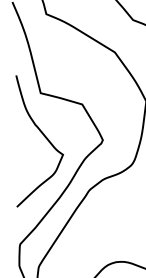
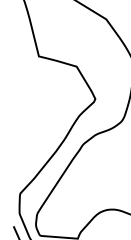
curve: (44, 137) -> (42, 96), removed

